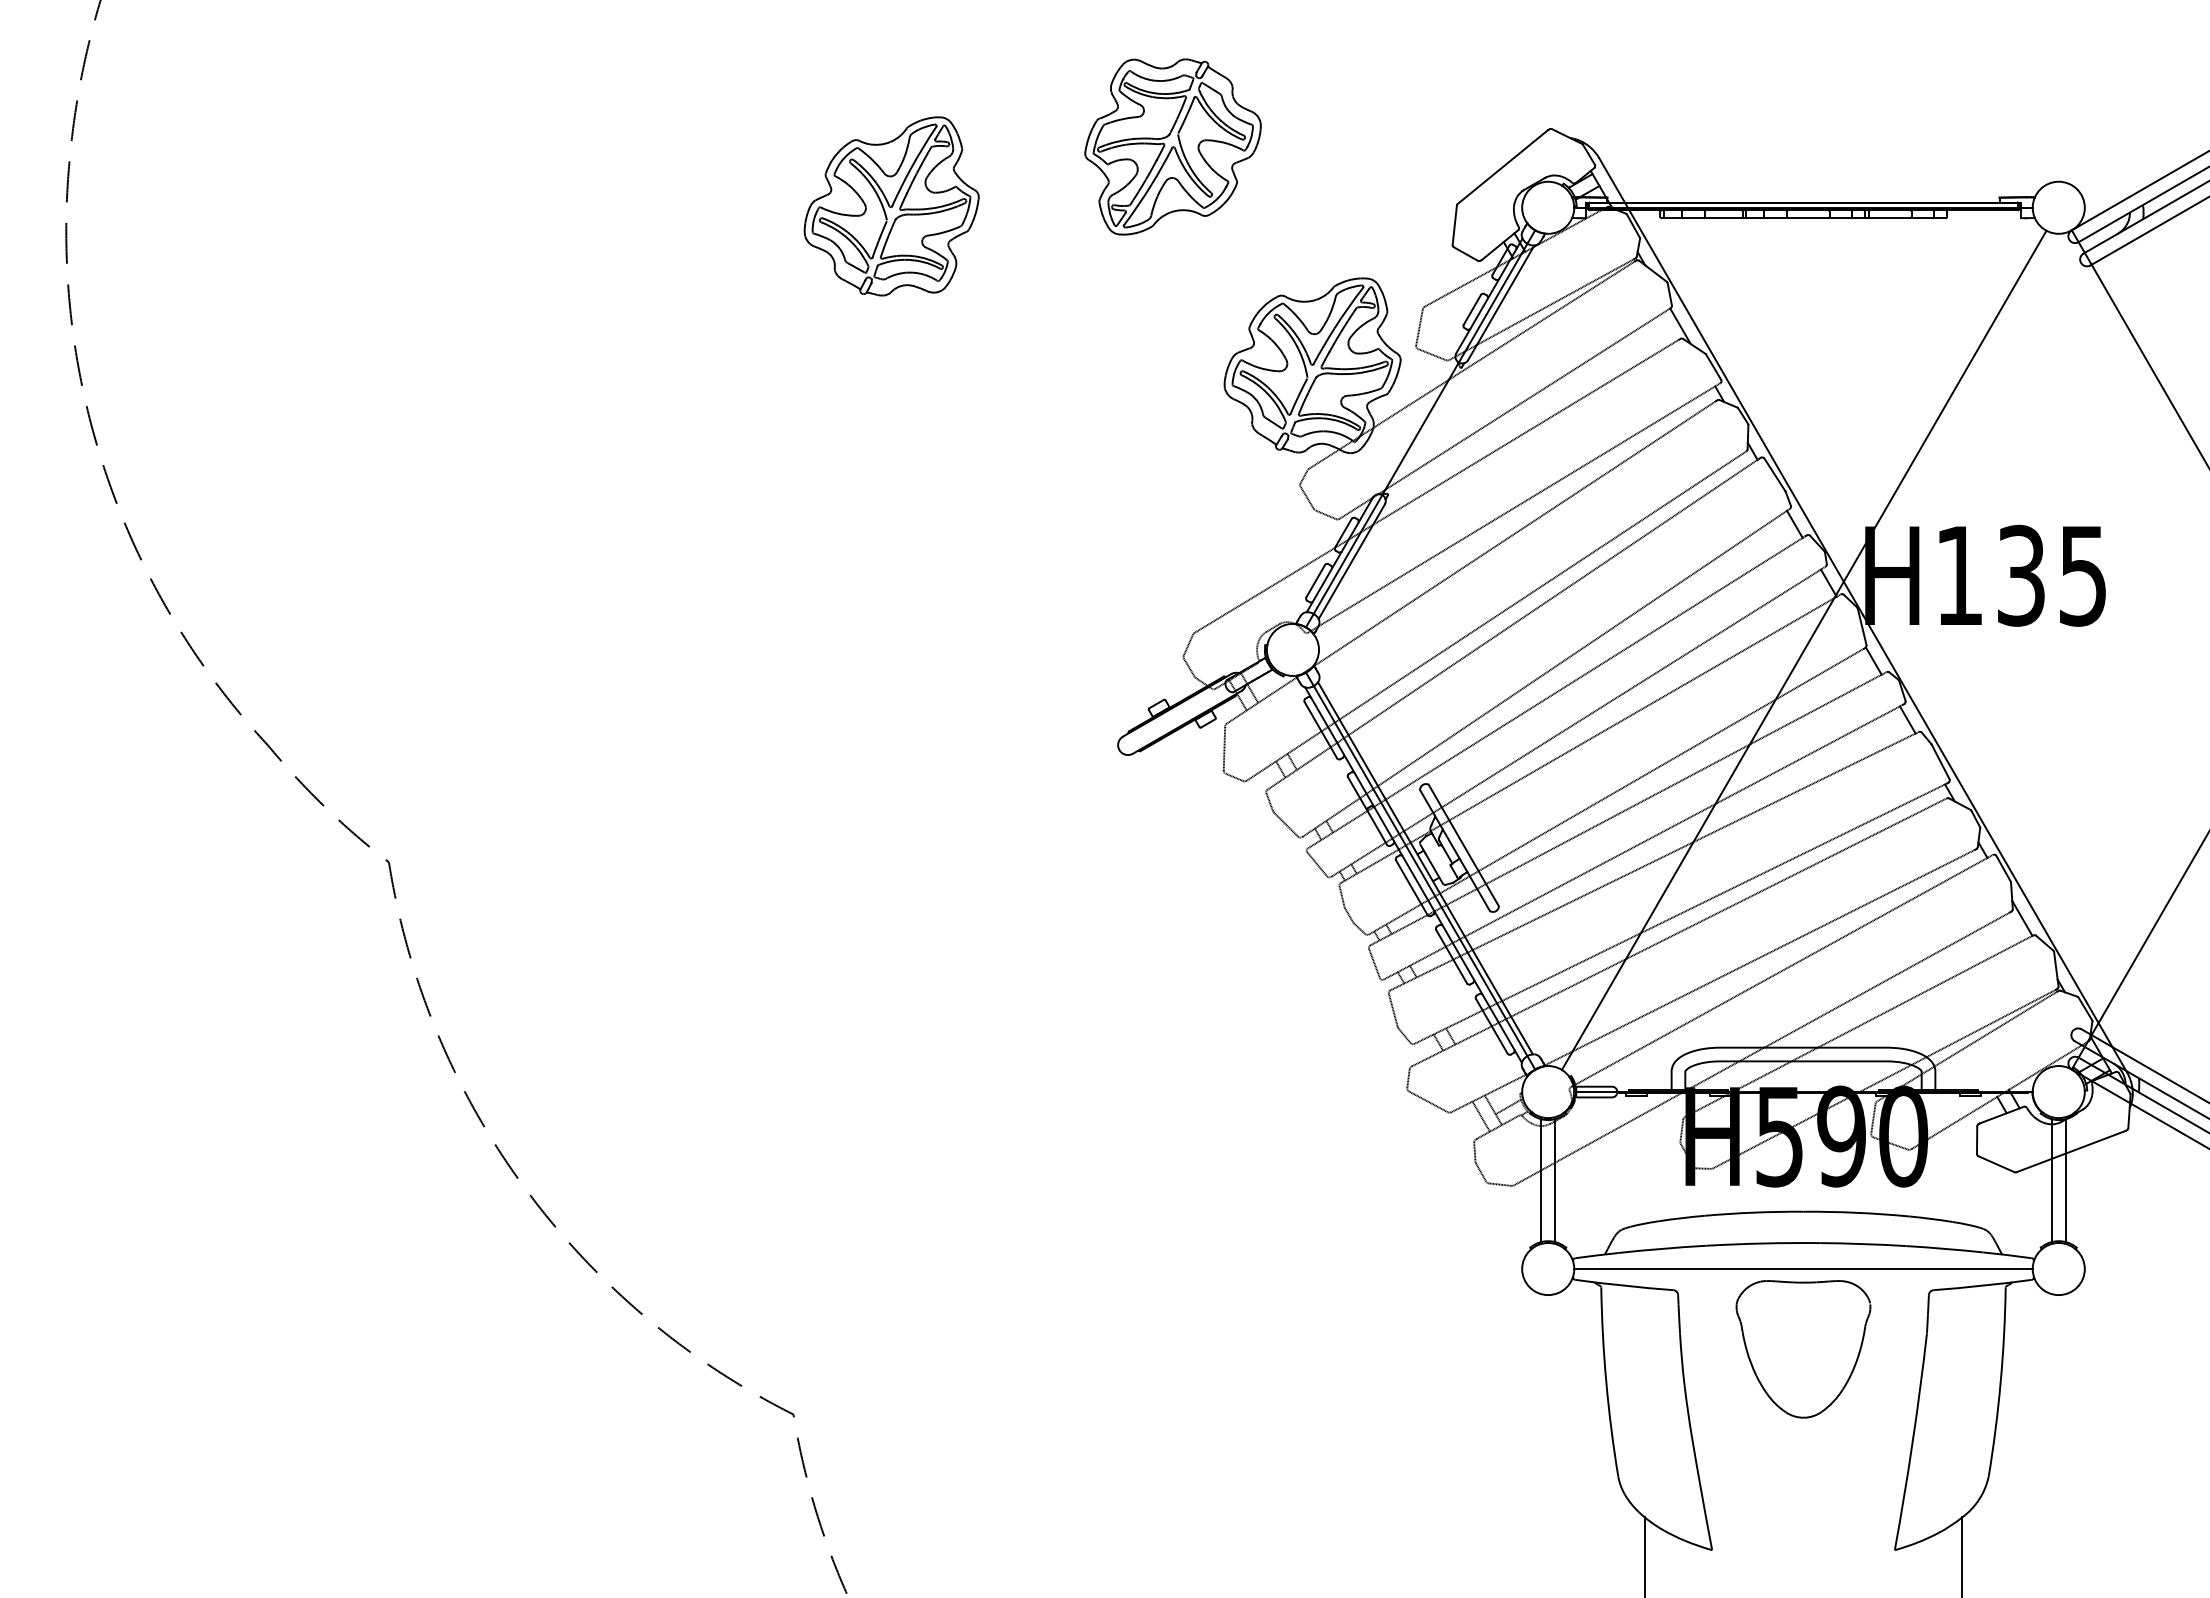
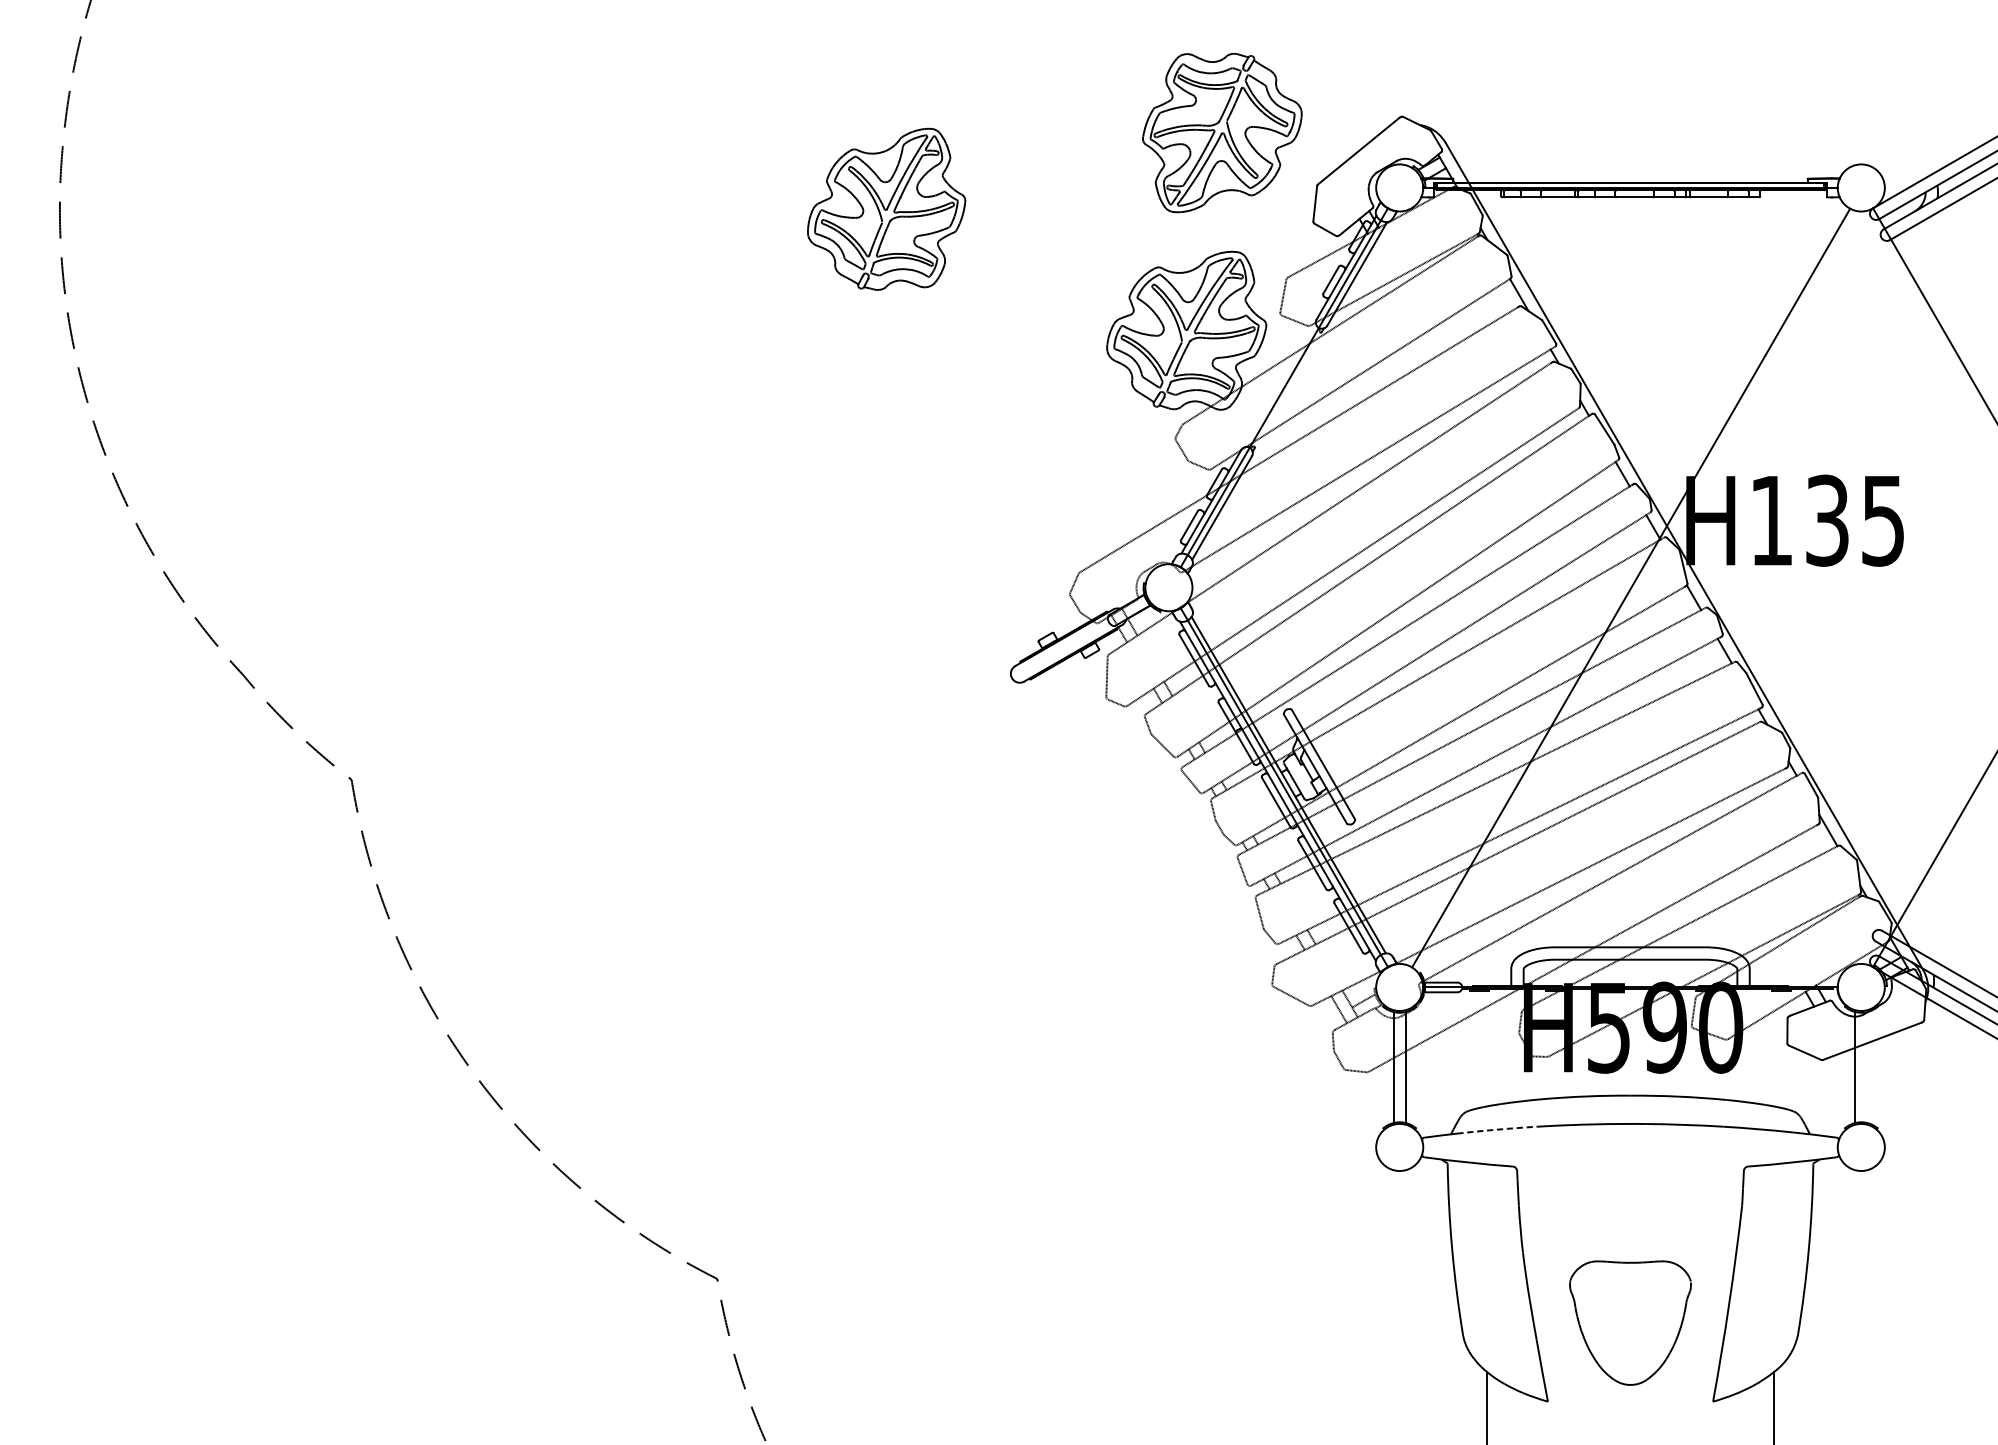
part: (1172, 146) -> (1221, 132), moved
part: (891, 206) -> (886, 209), moved
line: (2065, 1180) -> (1867, 1067), removed
arc: (1662, 1248) -> (1503, 1128), solid -> dashed
line: (1803, 1269) -> (1630, 1147), removed
part: (1803, 1349) -> (1630, 1323), moved

